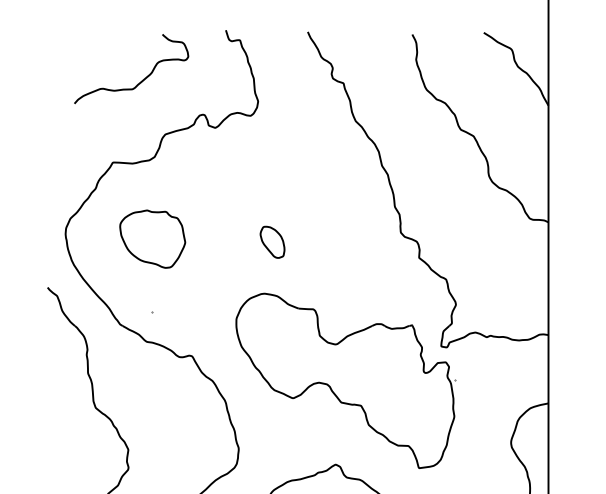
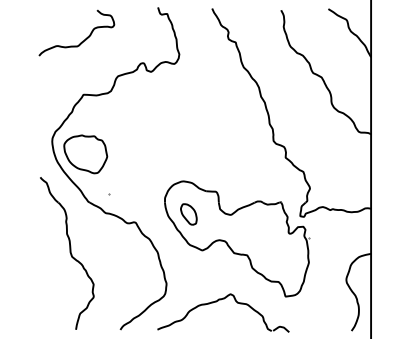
curve: (138, 81) -> (81, 41), moved
part: (152, 239) -> (85, 154), moved
part: (271, 242) -> (188, 214), moved

